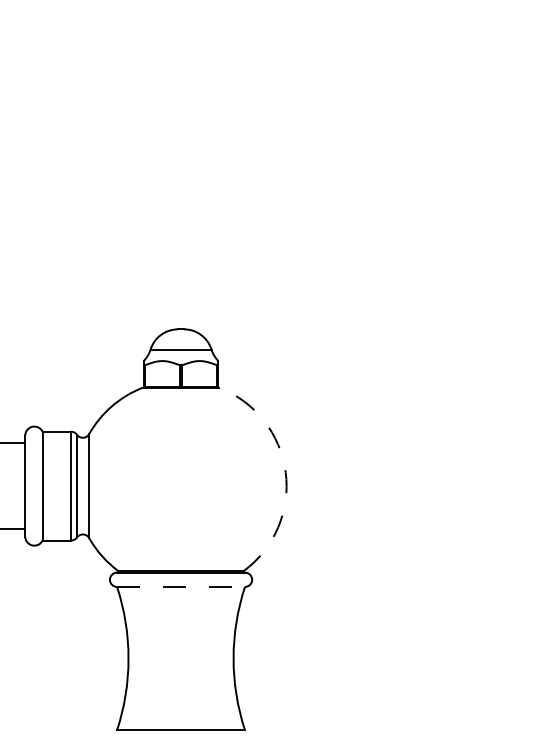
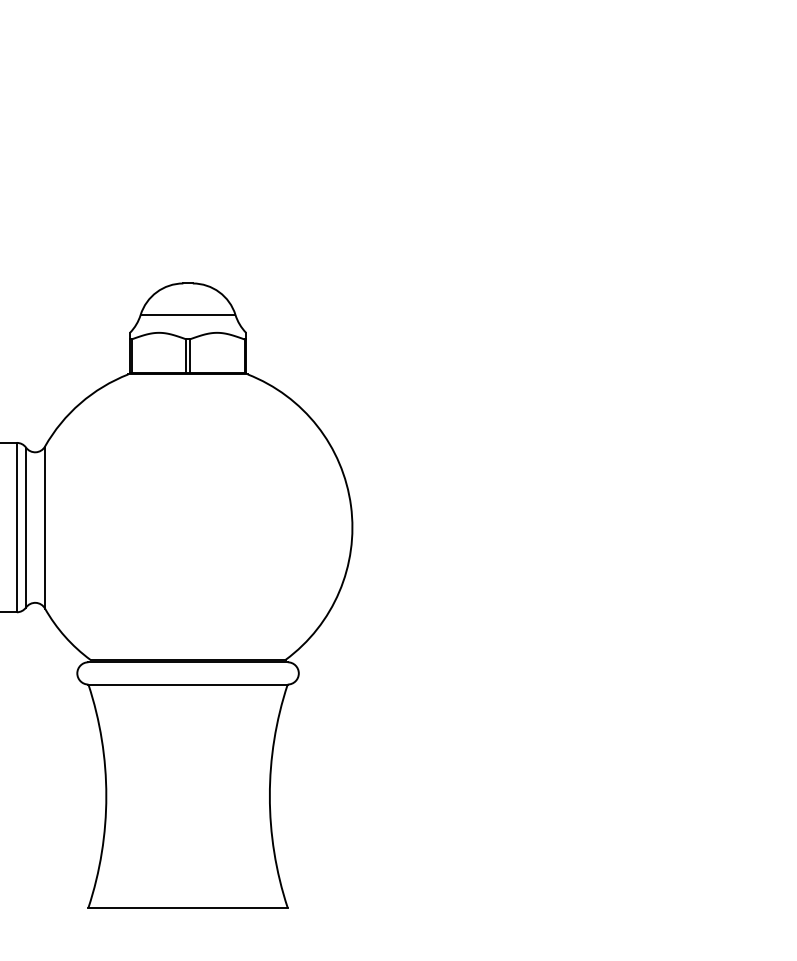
arc: (285, 472) -> (350, 506), dashed -> solid
line: (181, 586) -> (188, 683), dashed -> solid

